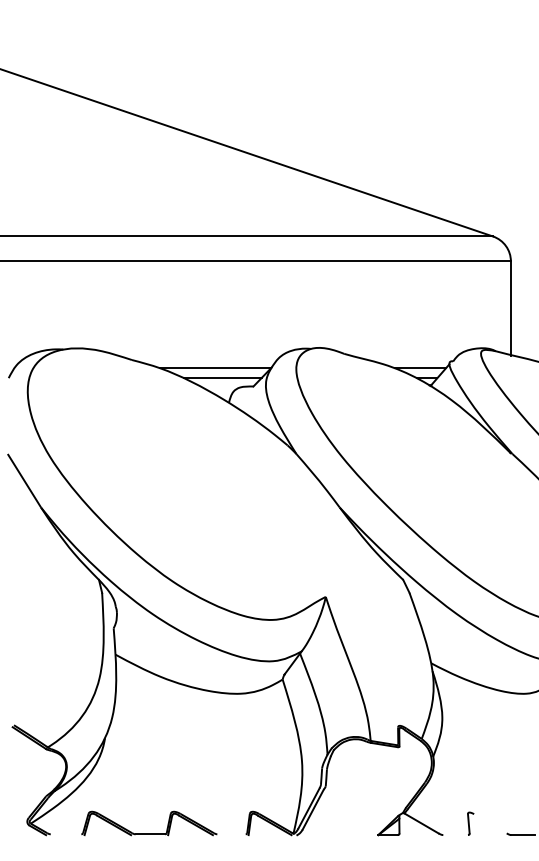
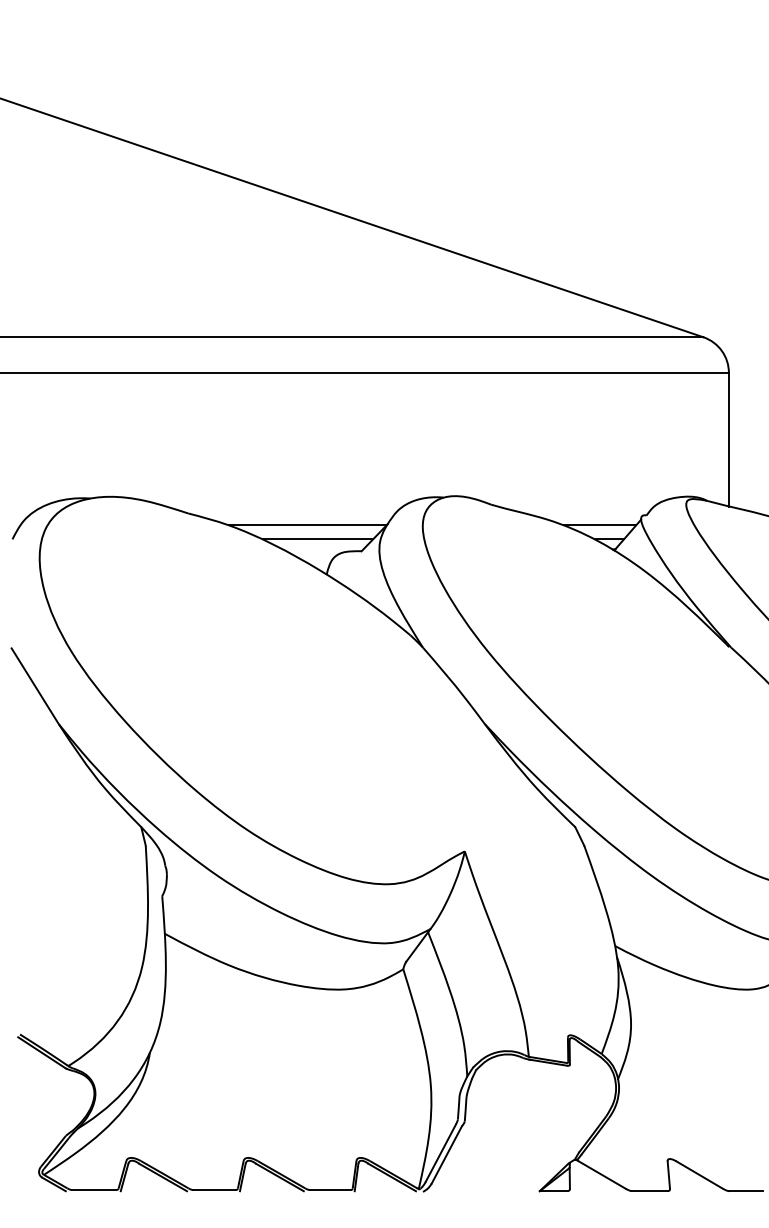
line: (490, 823) -> (699, 1174), added
line: (66, 834) -> (94, 1190), added
line: (231, 834) -> (330, 1190), added
line: (455, 835) -> (649, 1191), added

